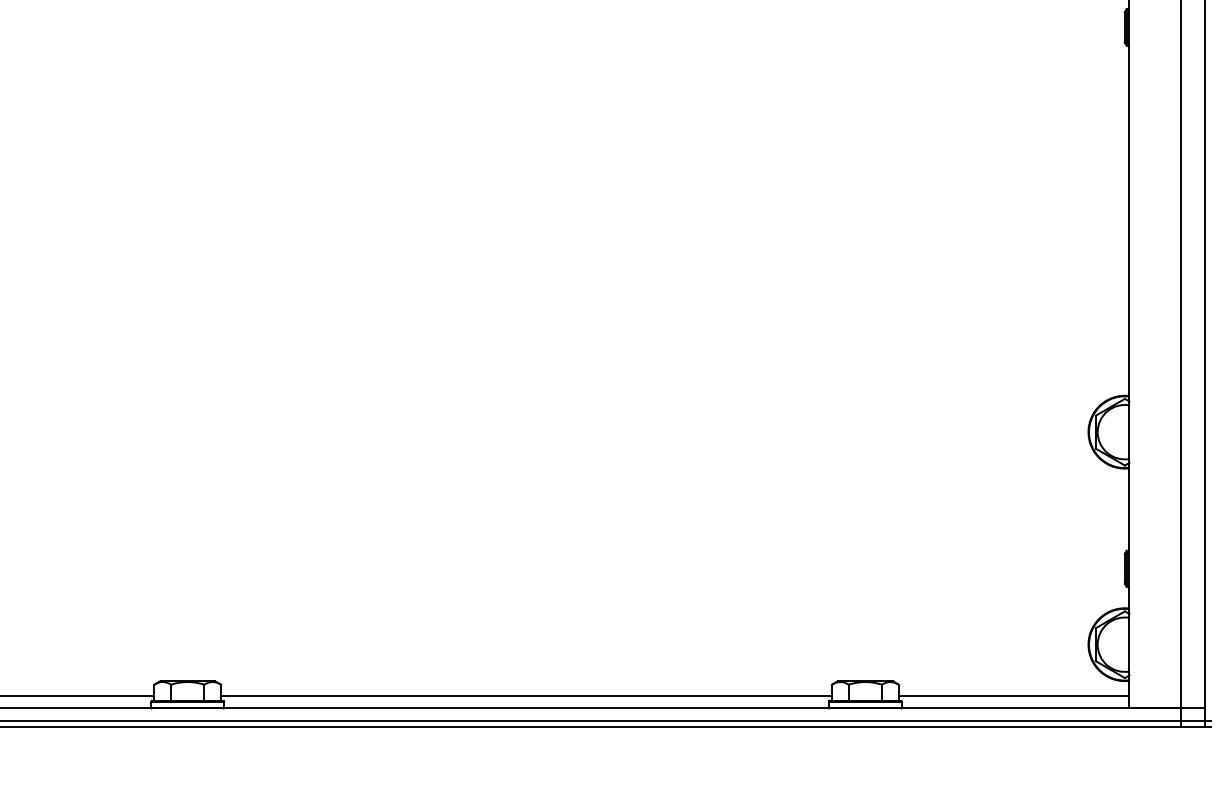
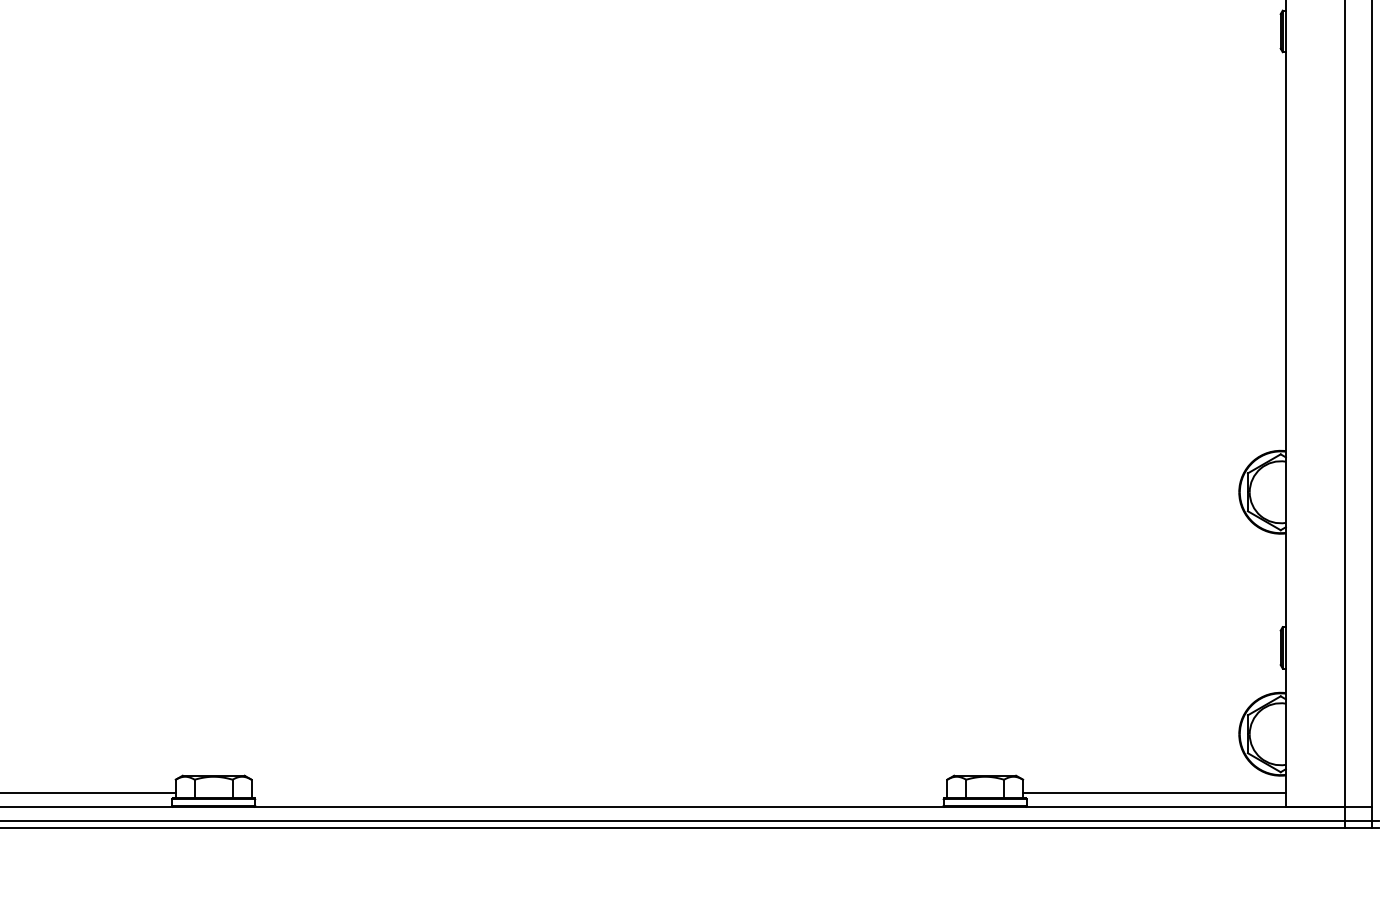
line: (526, 696) -> (599, 793), removed

